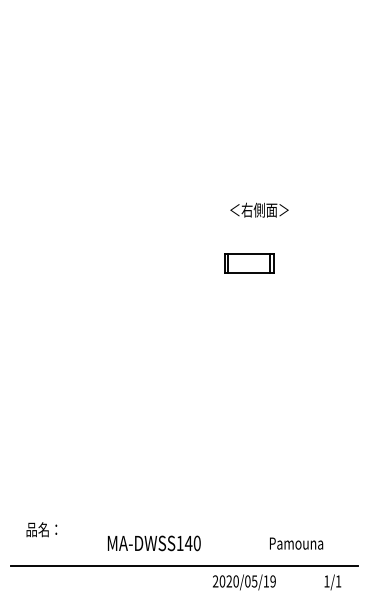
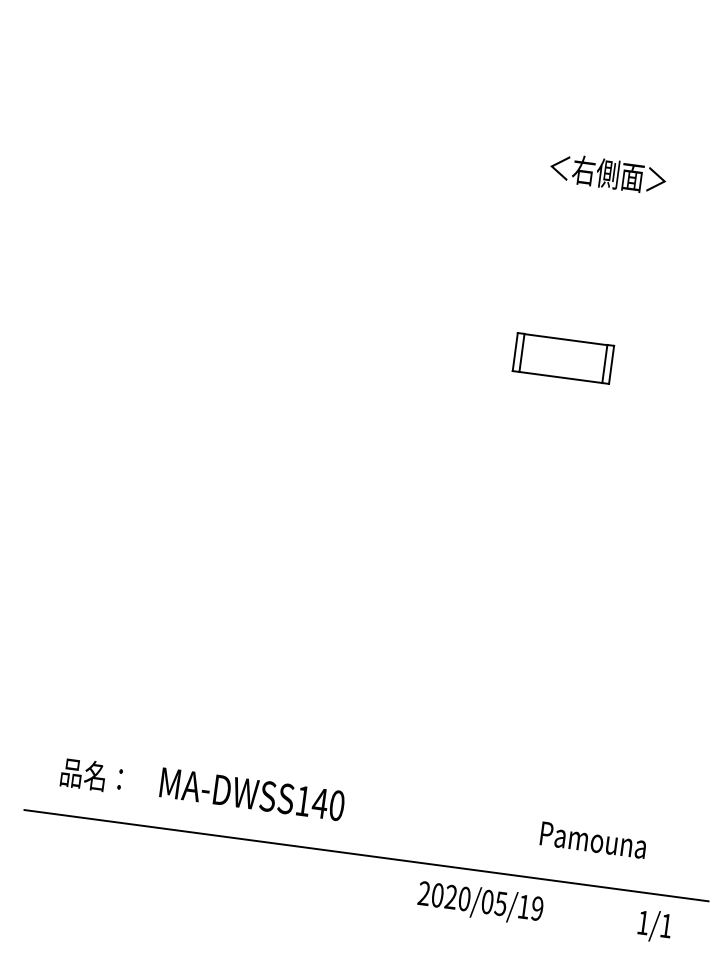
part: (249, 263) -> (563, 358), moved
text: (41, 529) -> (91, 775), moved
text: (153, 543) -> (250, 794), moved

